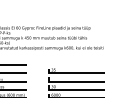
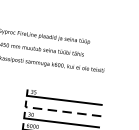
line: (73, 81) -> (58, 110), solid -> dashed

